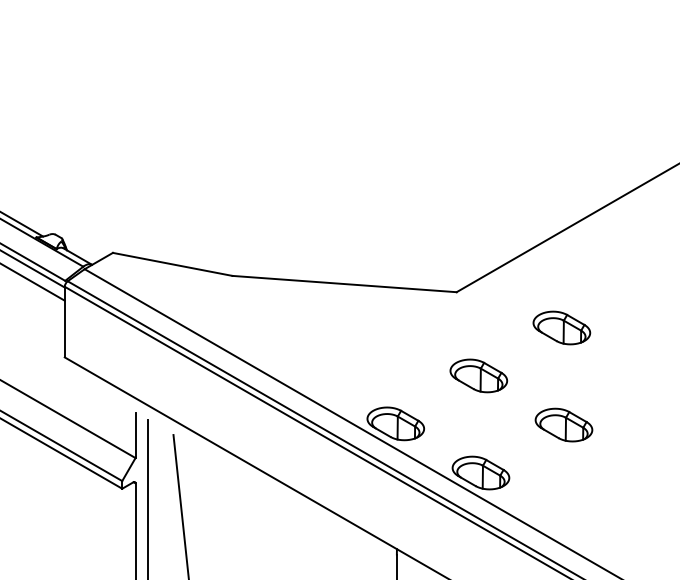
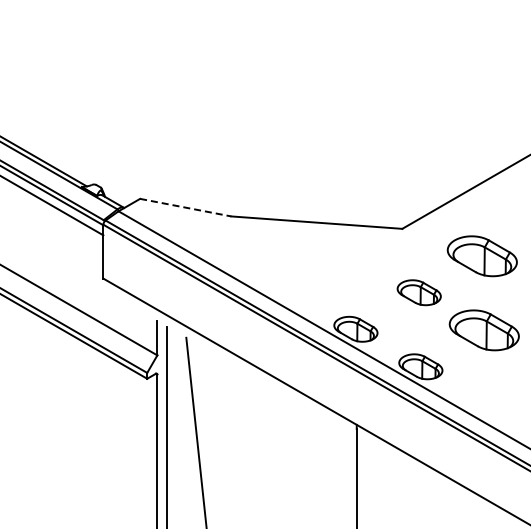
line: (173, 264) -> (186, 207), solid -> dashed
part: (561, 327) -> (482, 255), size x1.6
part: (563, 424) -> (483, 329), size x1.6

